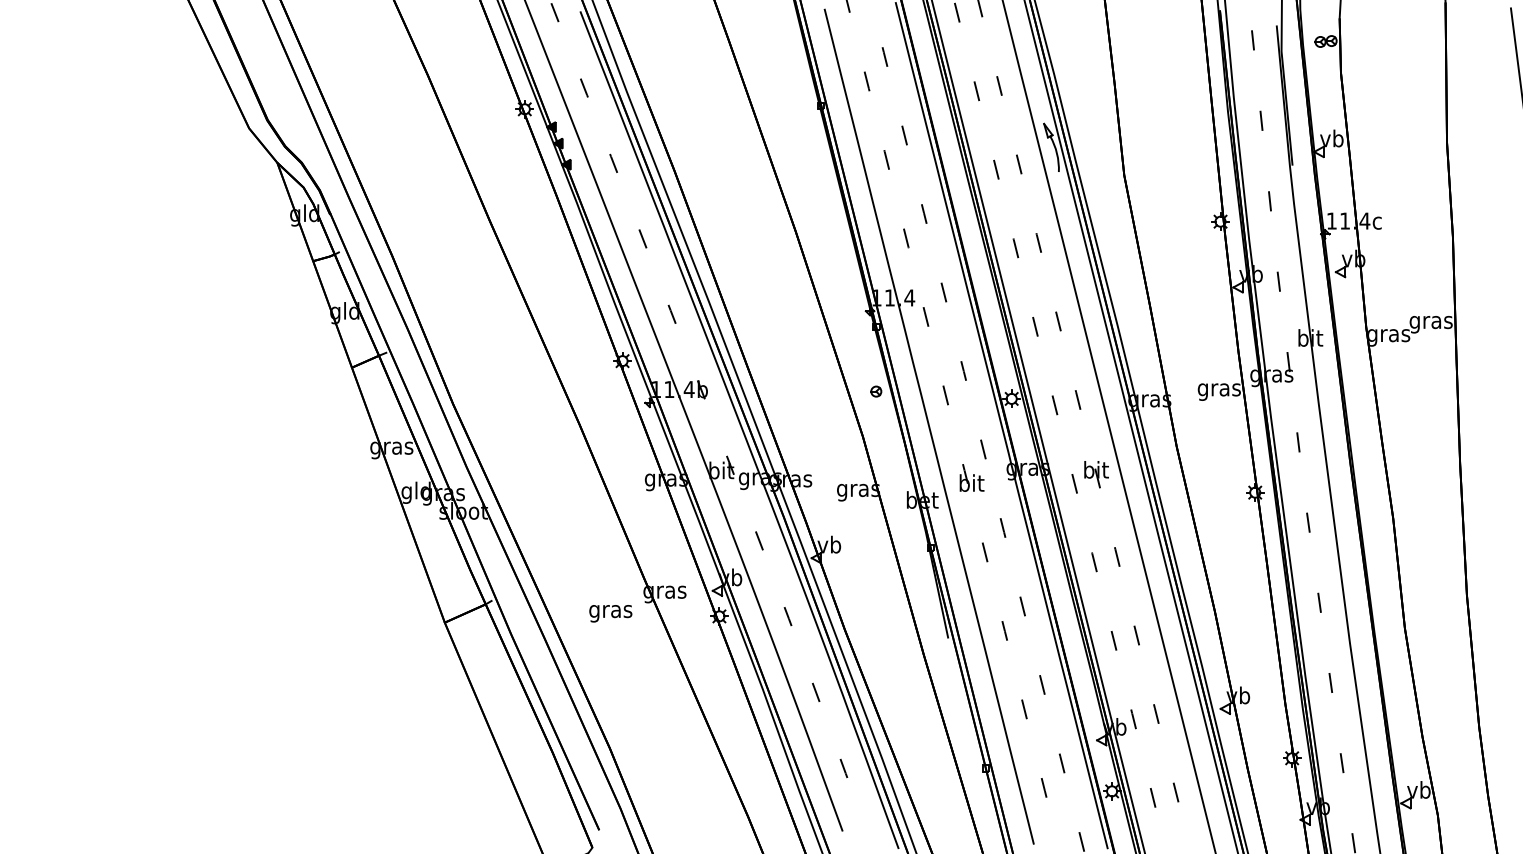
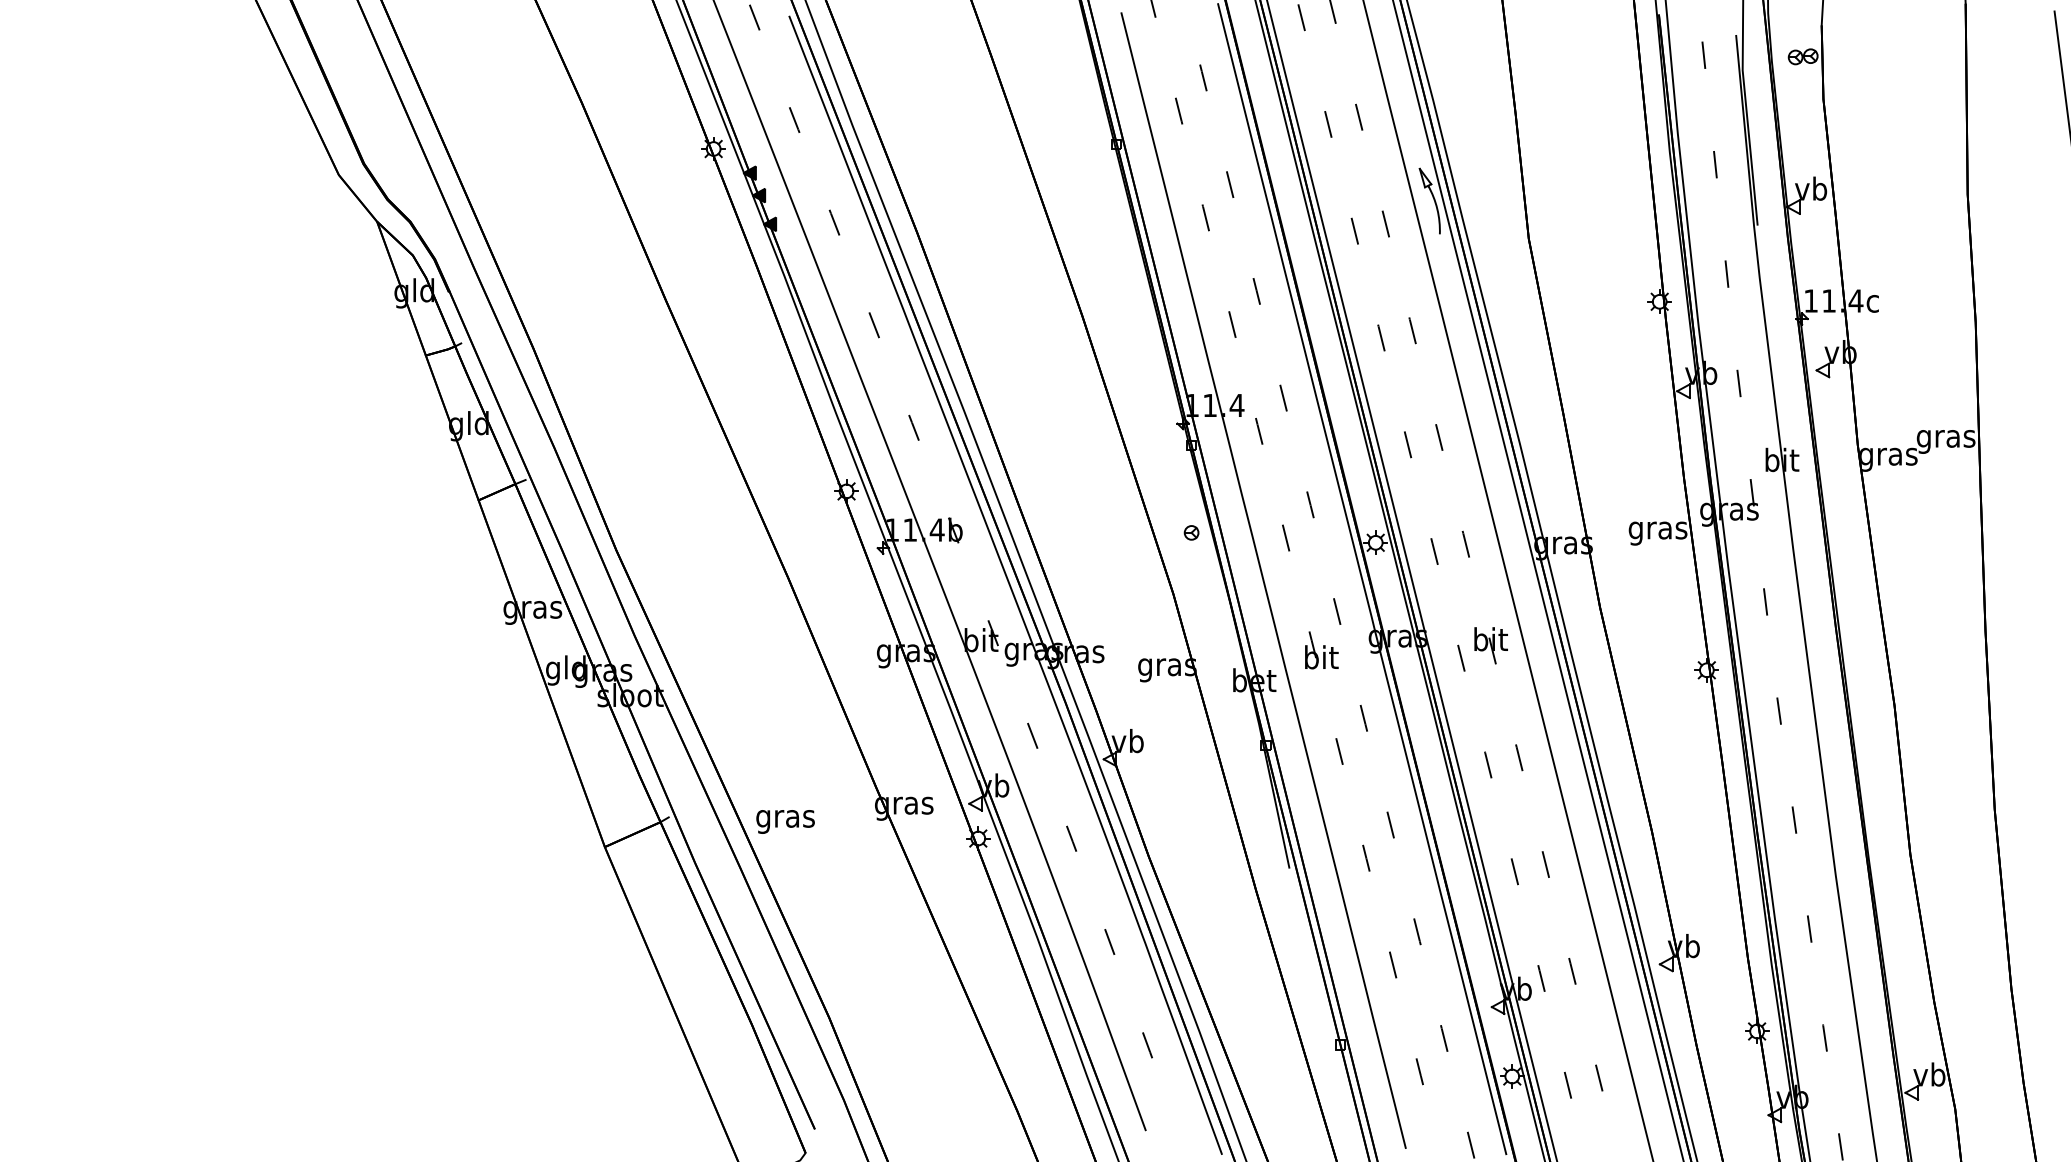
text: (610, 613) -> (785, 821), moved

